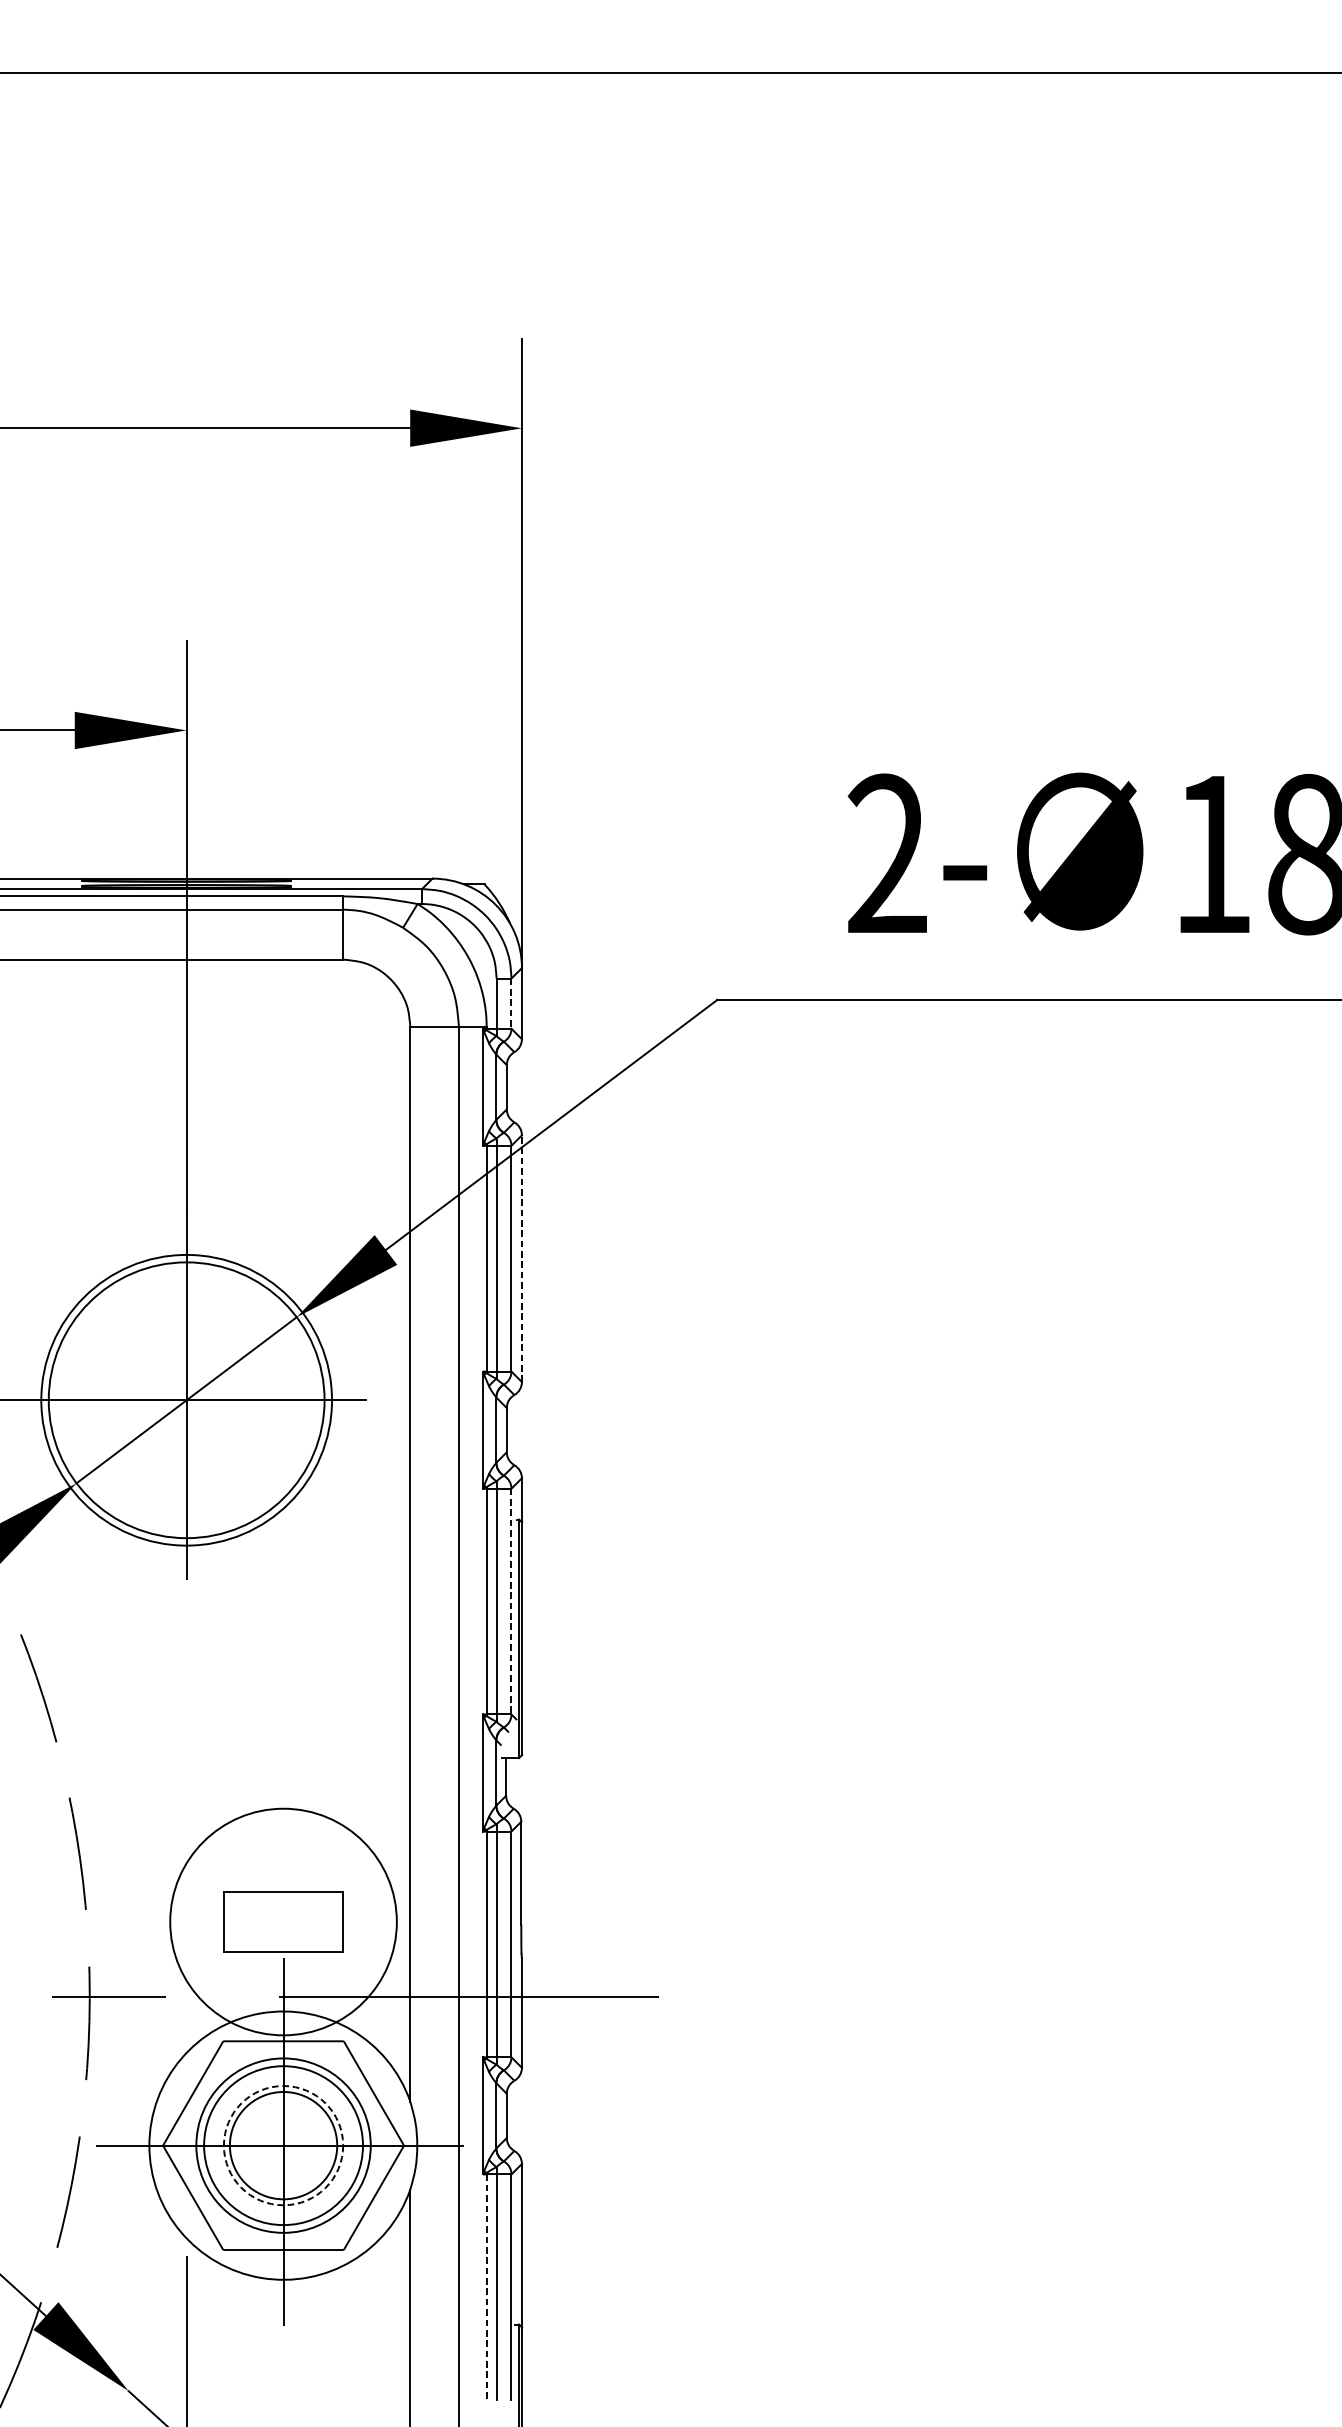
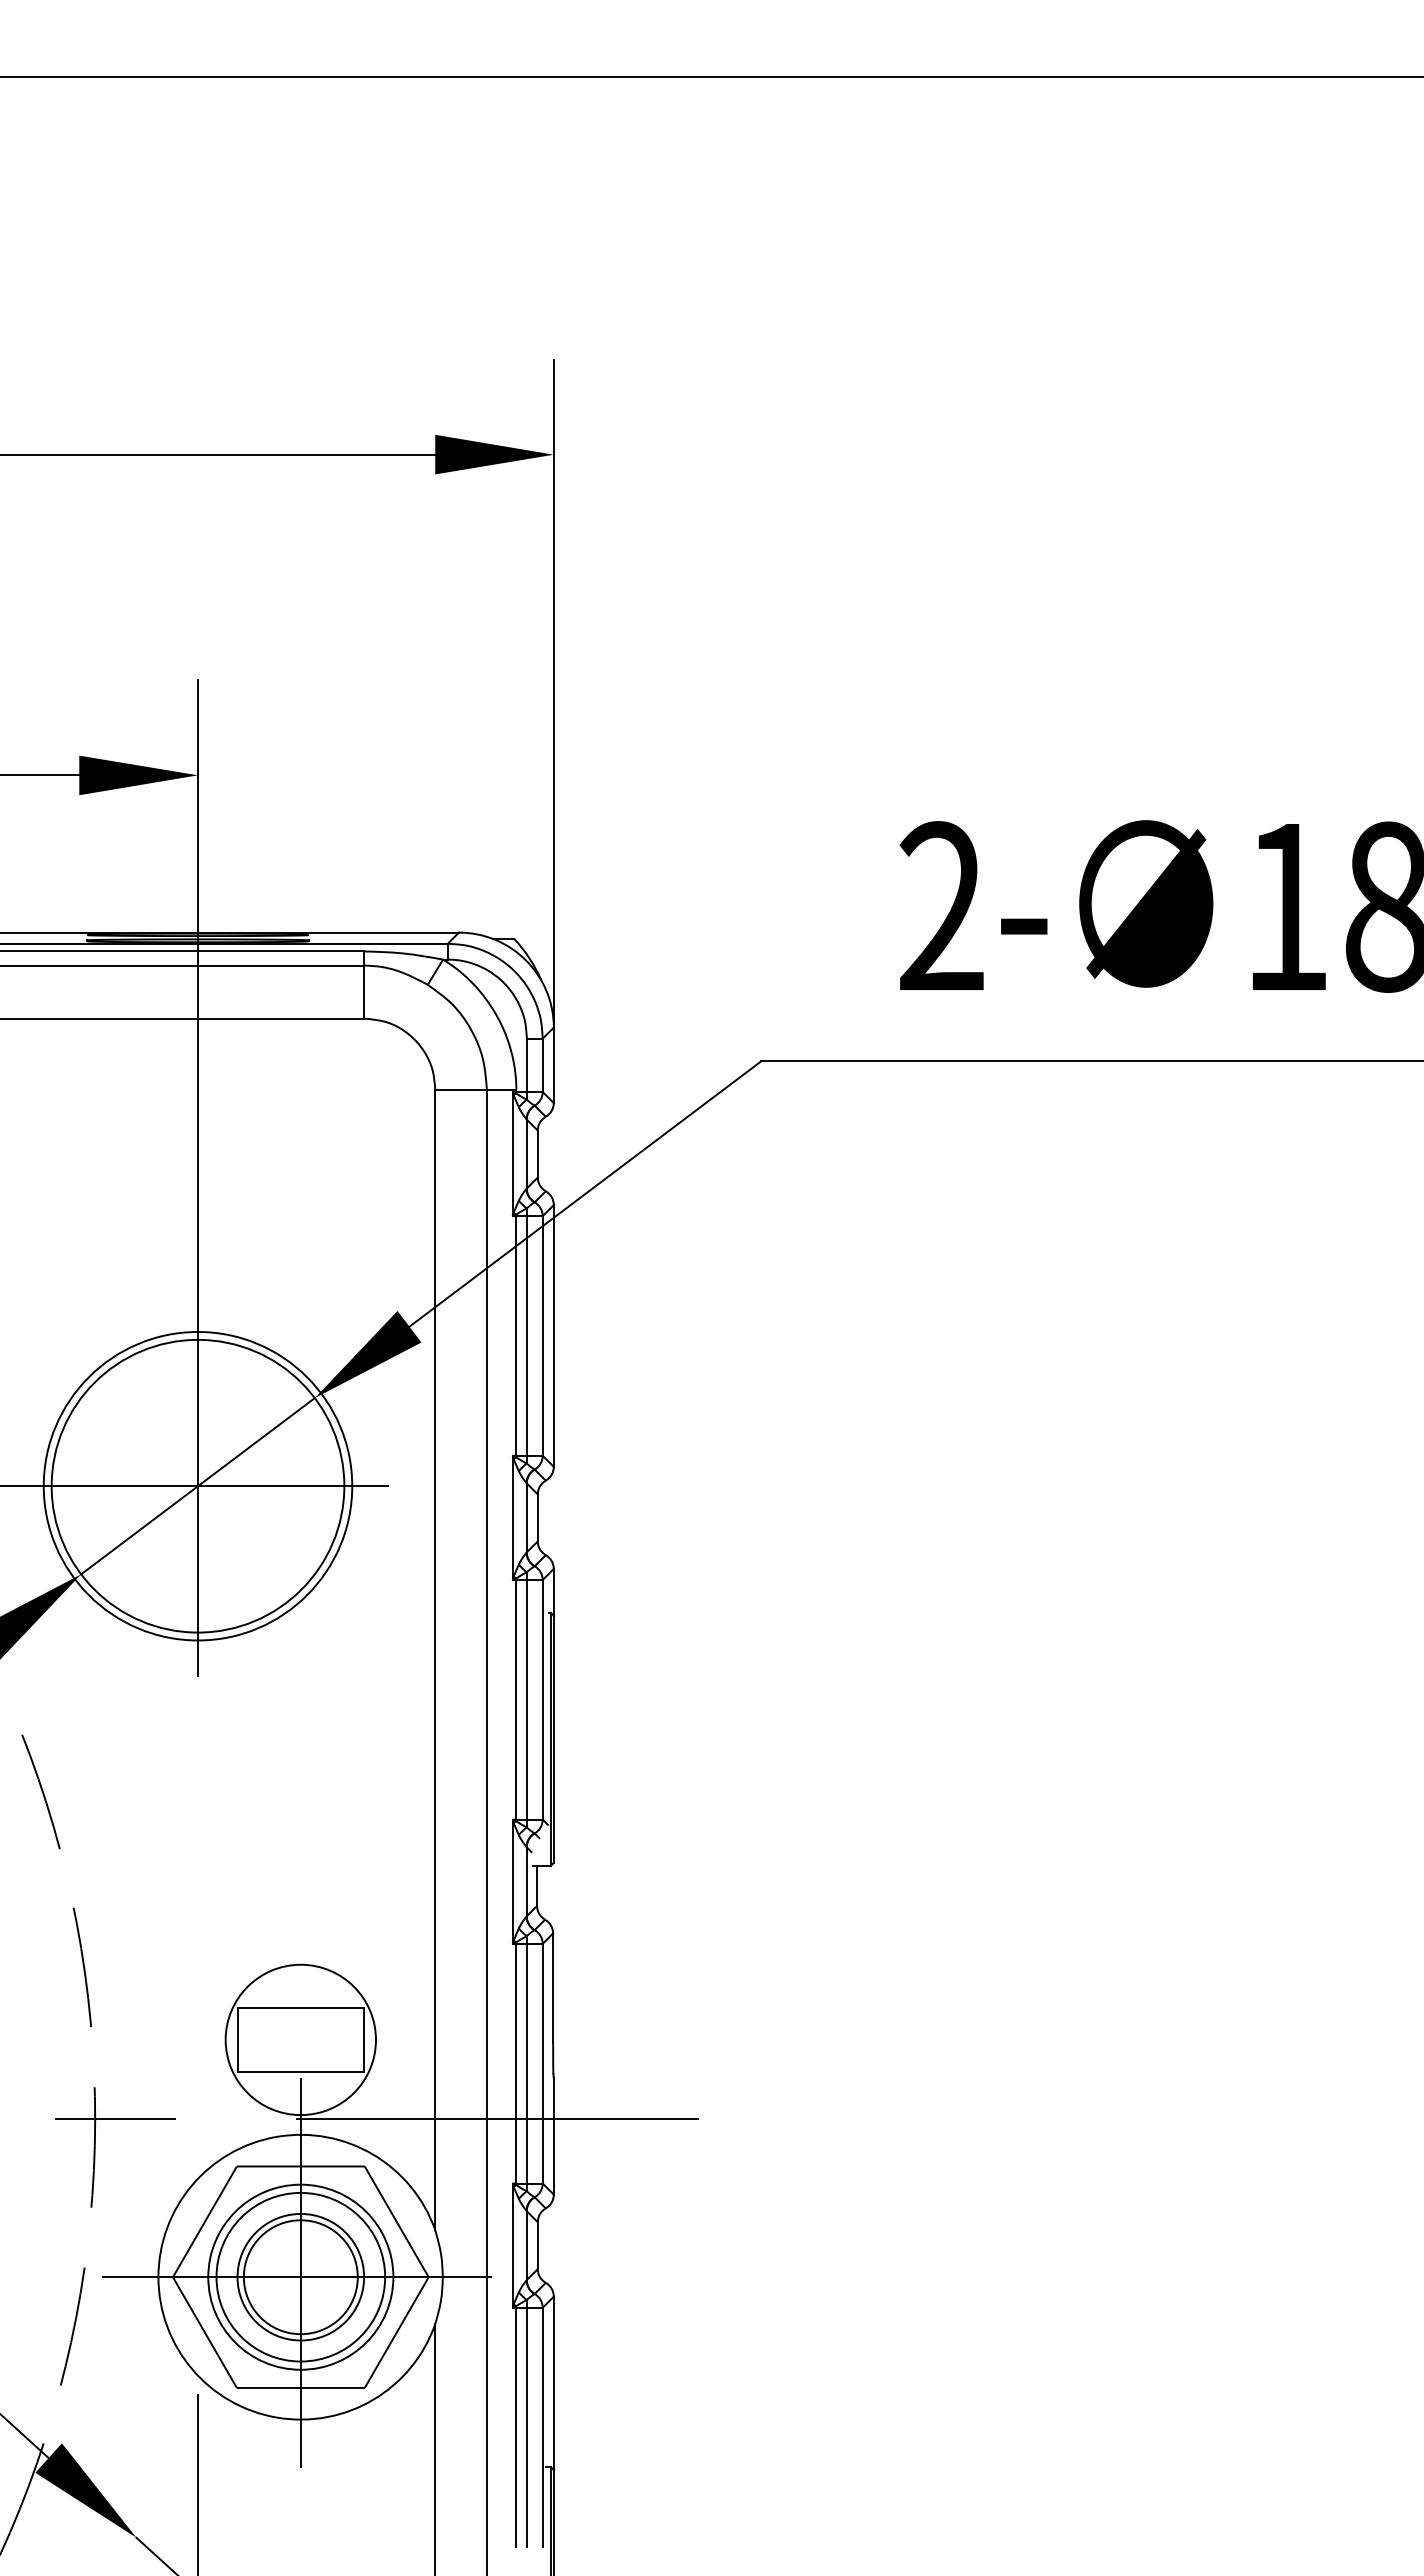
line: (511, 1003) -> (542, 1065), dashed -> solid
line: (521, 1258) -> (553, 1335), dashed -> solid
line: (511, 1601) -> (542, 1699), dashed -> solid
circle: (283, 1921) -> (300, 2039), size x0.62
circle: (283, 2144) -> (300, 2276), dashed -> solid
line: (486, 2287) -> (516, 2427), dashed -> solid

